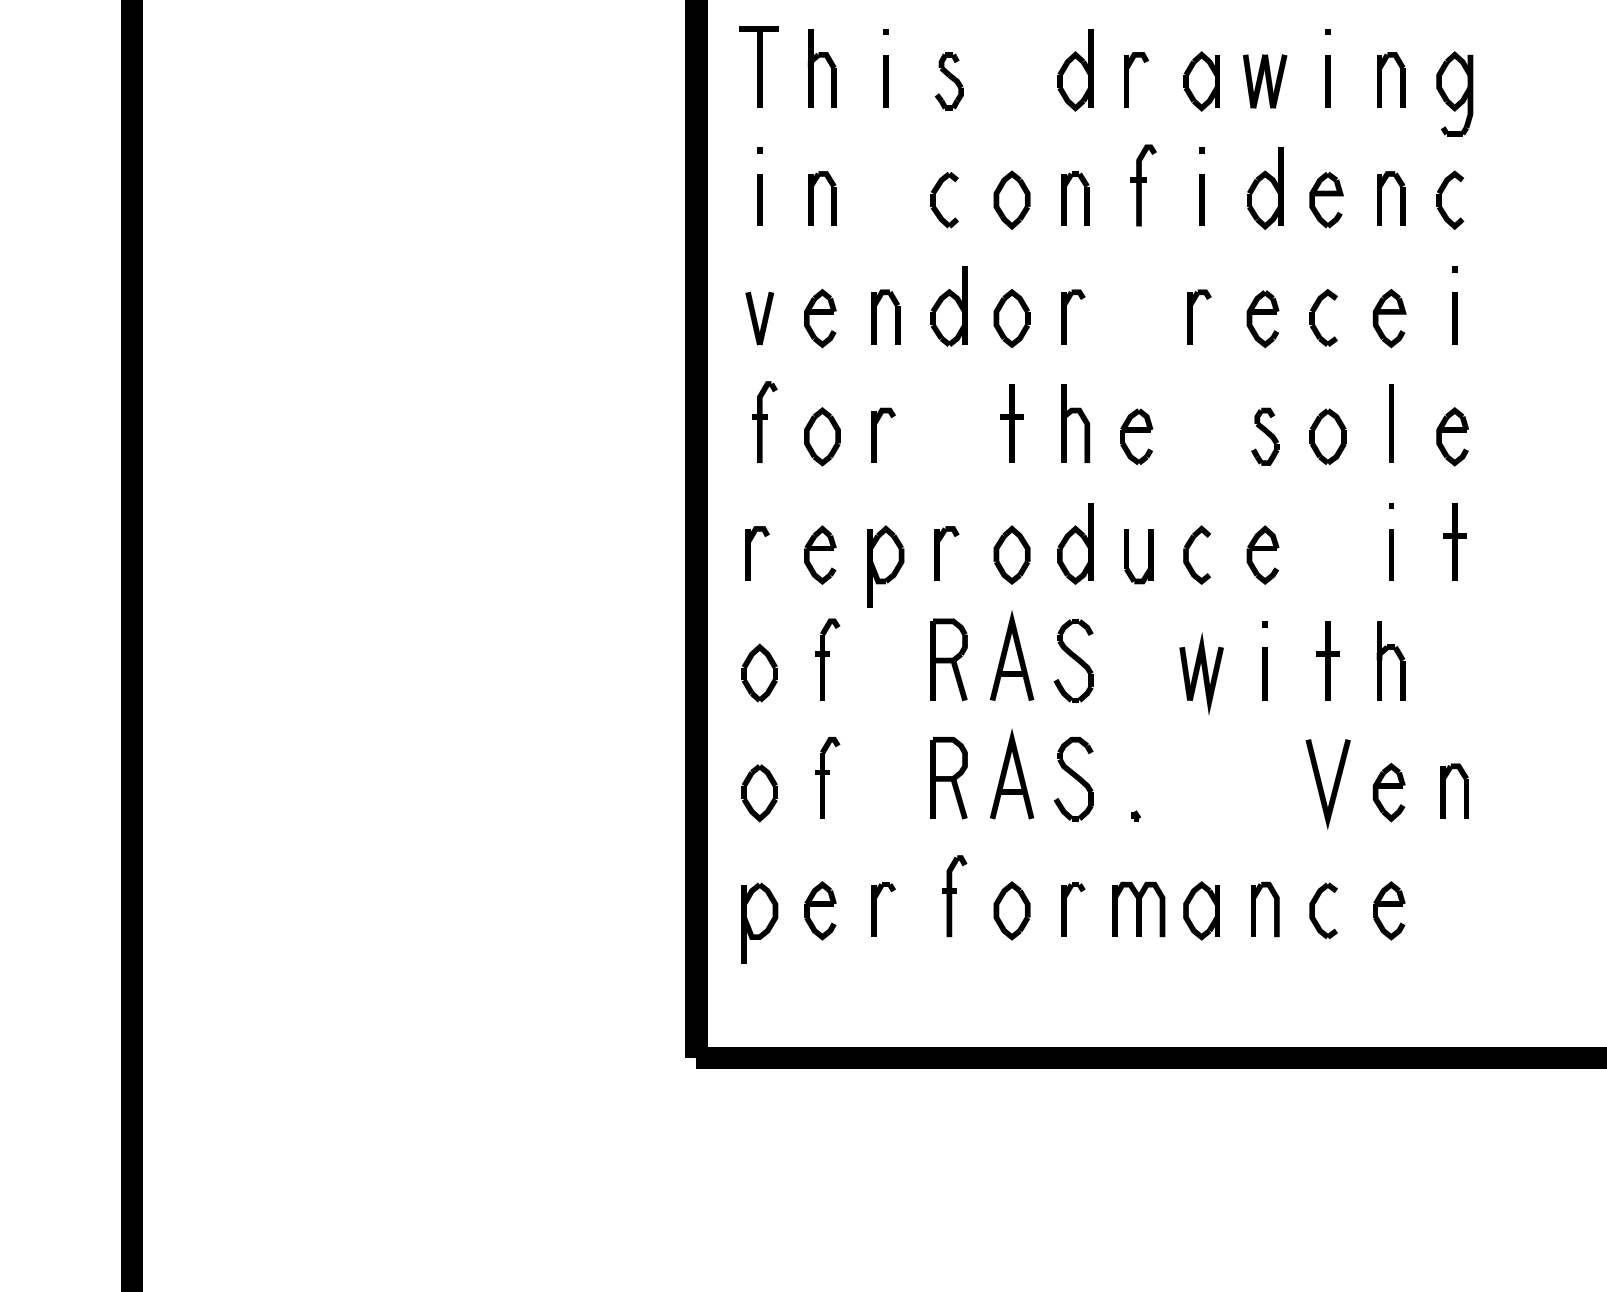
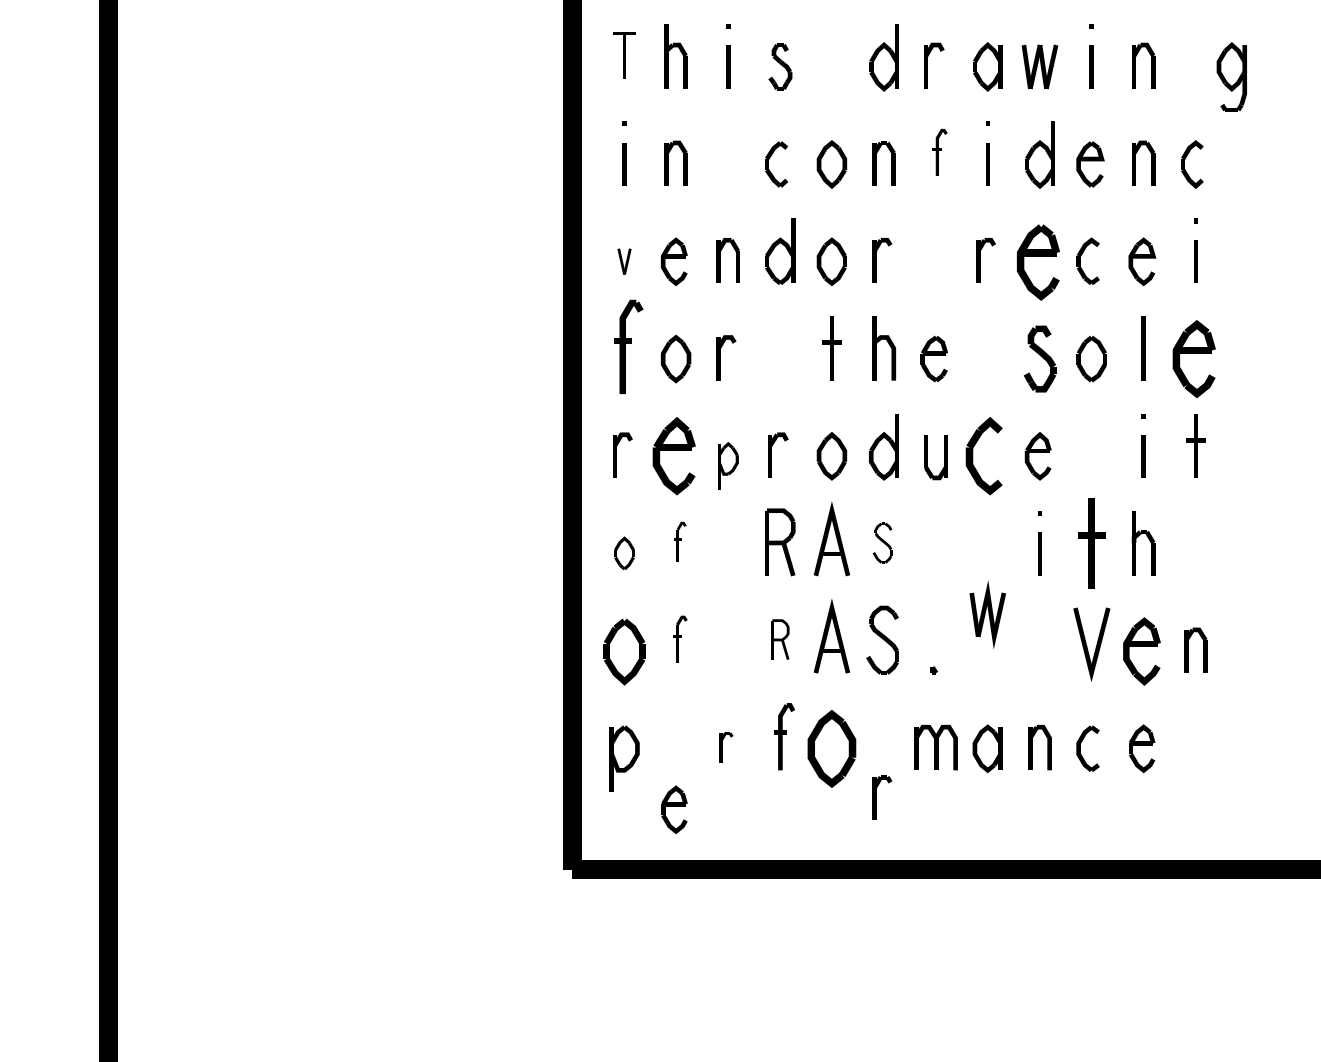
part: (759, 66) -> (624, 54), size x0.7
part: (1454, 93) -> (1231, 76), moved
part: (1142, 185) -> (939, 152), size x0.7
part: (759, 318) -> (624, 261), size x0.6
part: (1262, 318) -> (1037, 261), size x1.6
part: (764, 421) -> (628, 346), size x1.4
part: (1264, 436) -> (1039, 358), size x1.4
part: (1451, 436) -> (1193, 358), size x1.6
part: (820, 555) -> (674, 456), size x1.6
part: (1196, 555) -> (983, 456), size x1.6
part: (886, 566) -> (728, 465), size x0.7
part: (827, 658) -> (680, 541), size x0.6
part: (1073, 659) -> (882, 542), size x0.6
part: (1327, 661) -> (1091, 543), size x1.4
part: (759, 673) -> (624, 553), size x0.7
part: (1201, 673) -> (987, 614), moved
part: (827, 776) -> (680, 638), size x0.7
part: (949, 777) -> (780, 639), size x0.6
part: (759, 792) -> (624, 651), size x1.4
part: (1388, 792) -> (1141, 651), size x1.4
part: (883, 909) -> (726, 747), size x0.7
part: (1073, 909) -> (882, 797), moved
part: (820, 910) -> (674, 809), moved
part: (1011, 910) -> (831, 748), size x1.6

